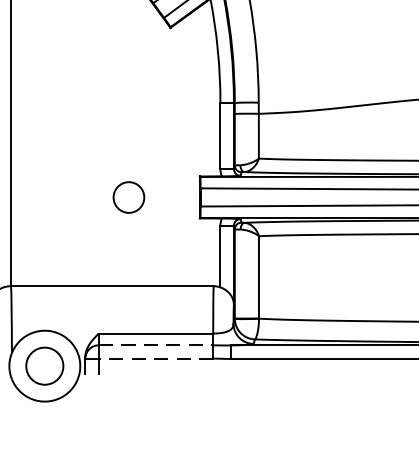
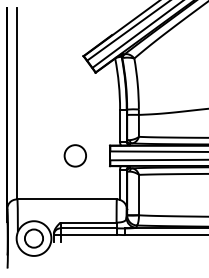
circle: (127, 196) -> (74, 155), size x1.43
line: (157, 345) -> (89, 228), dashed -> solid
line: (155, 357) -> (88, 234), dashed -> solid

